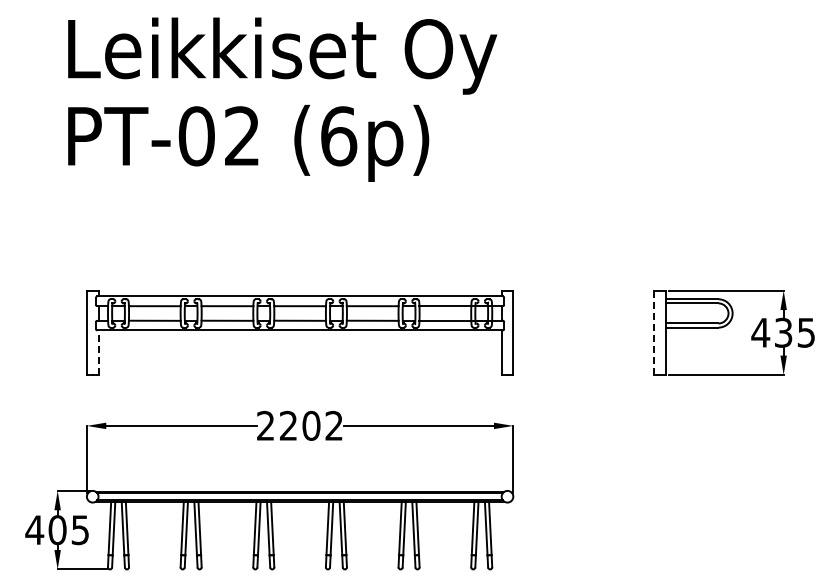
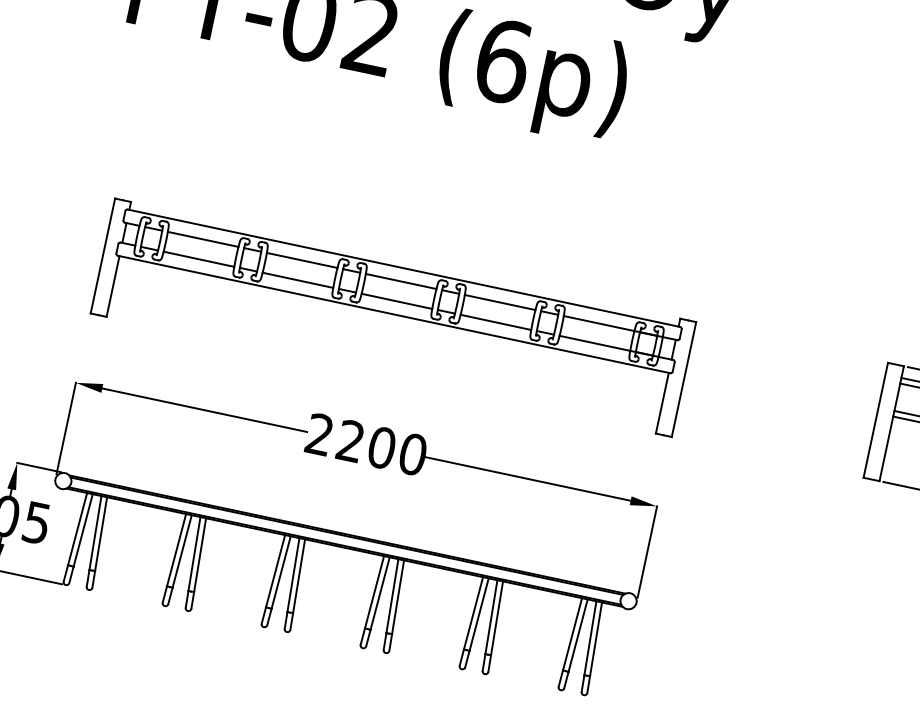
line: (654, 333) -> (876, 421), dashed -> solid
line: (98, 352) -> (113, 286), dashed -> solid
text: (334, 425) -> (413, 454), 2202 -> 2200

